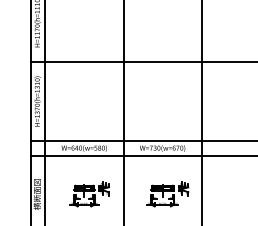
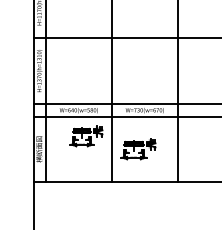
part: (89, 194) -> (86, 136), moved
part: (168, 194) -> (138, 149), moved

